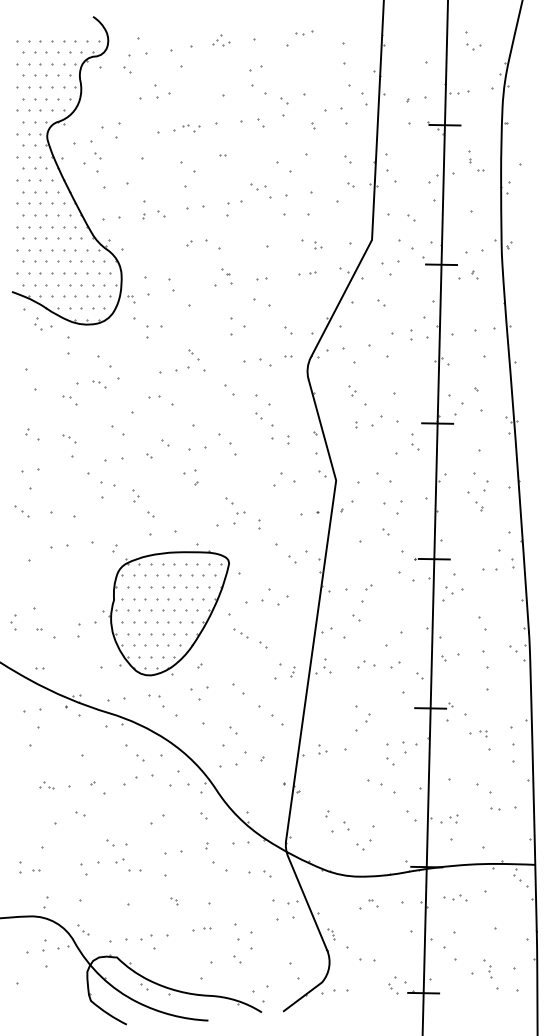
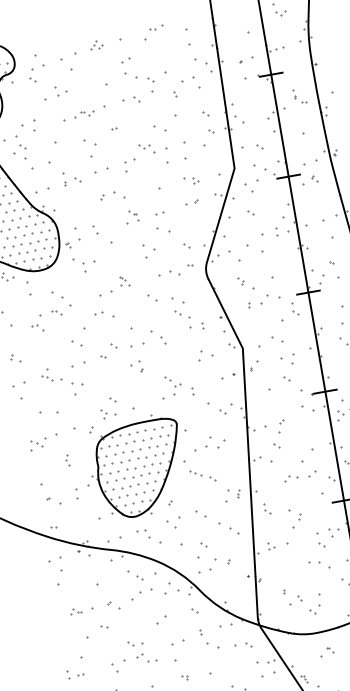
part: (196, 361) -> (124, 281), size x0.62
part: (69, 438) -> (47, 377), moved
part: (135, 495) -> (104, 413), moved
part: (21, 511) -> (36, 443), moved
part: (13, 622) -> (67, 460), moved
part: (327, 665) -> (266, 508), moved

